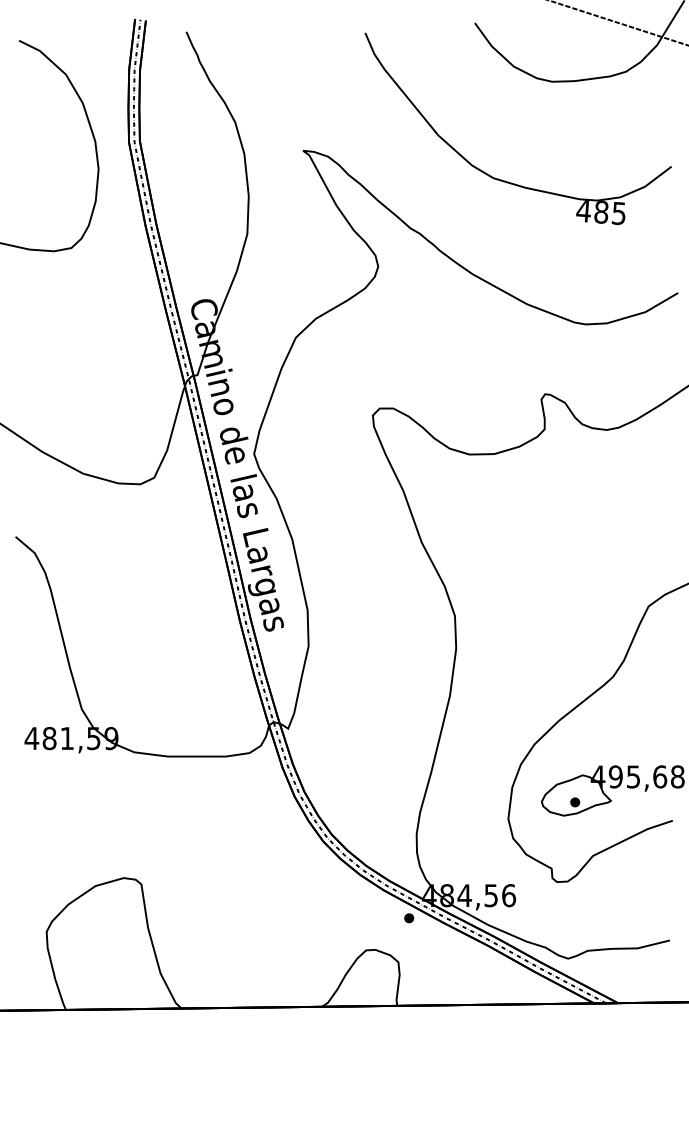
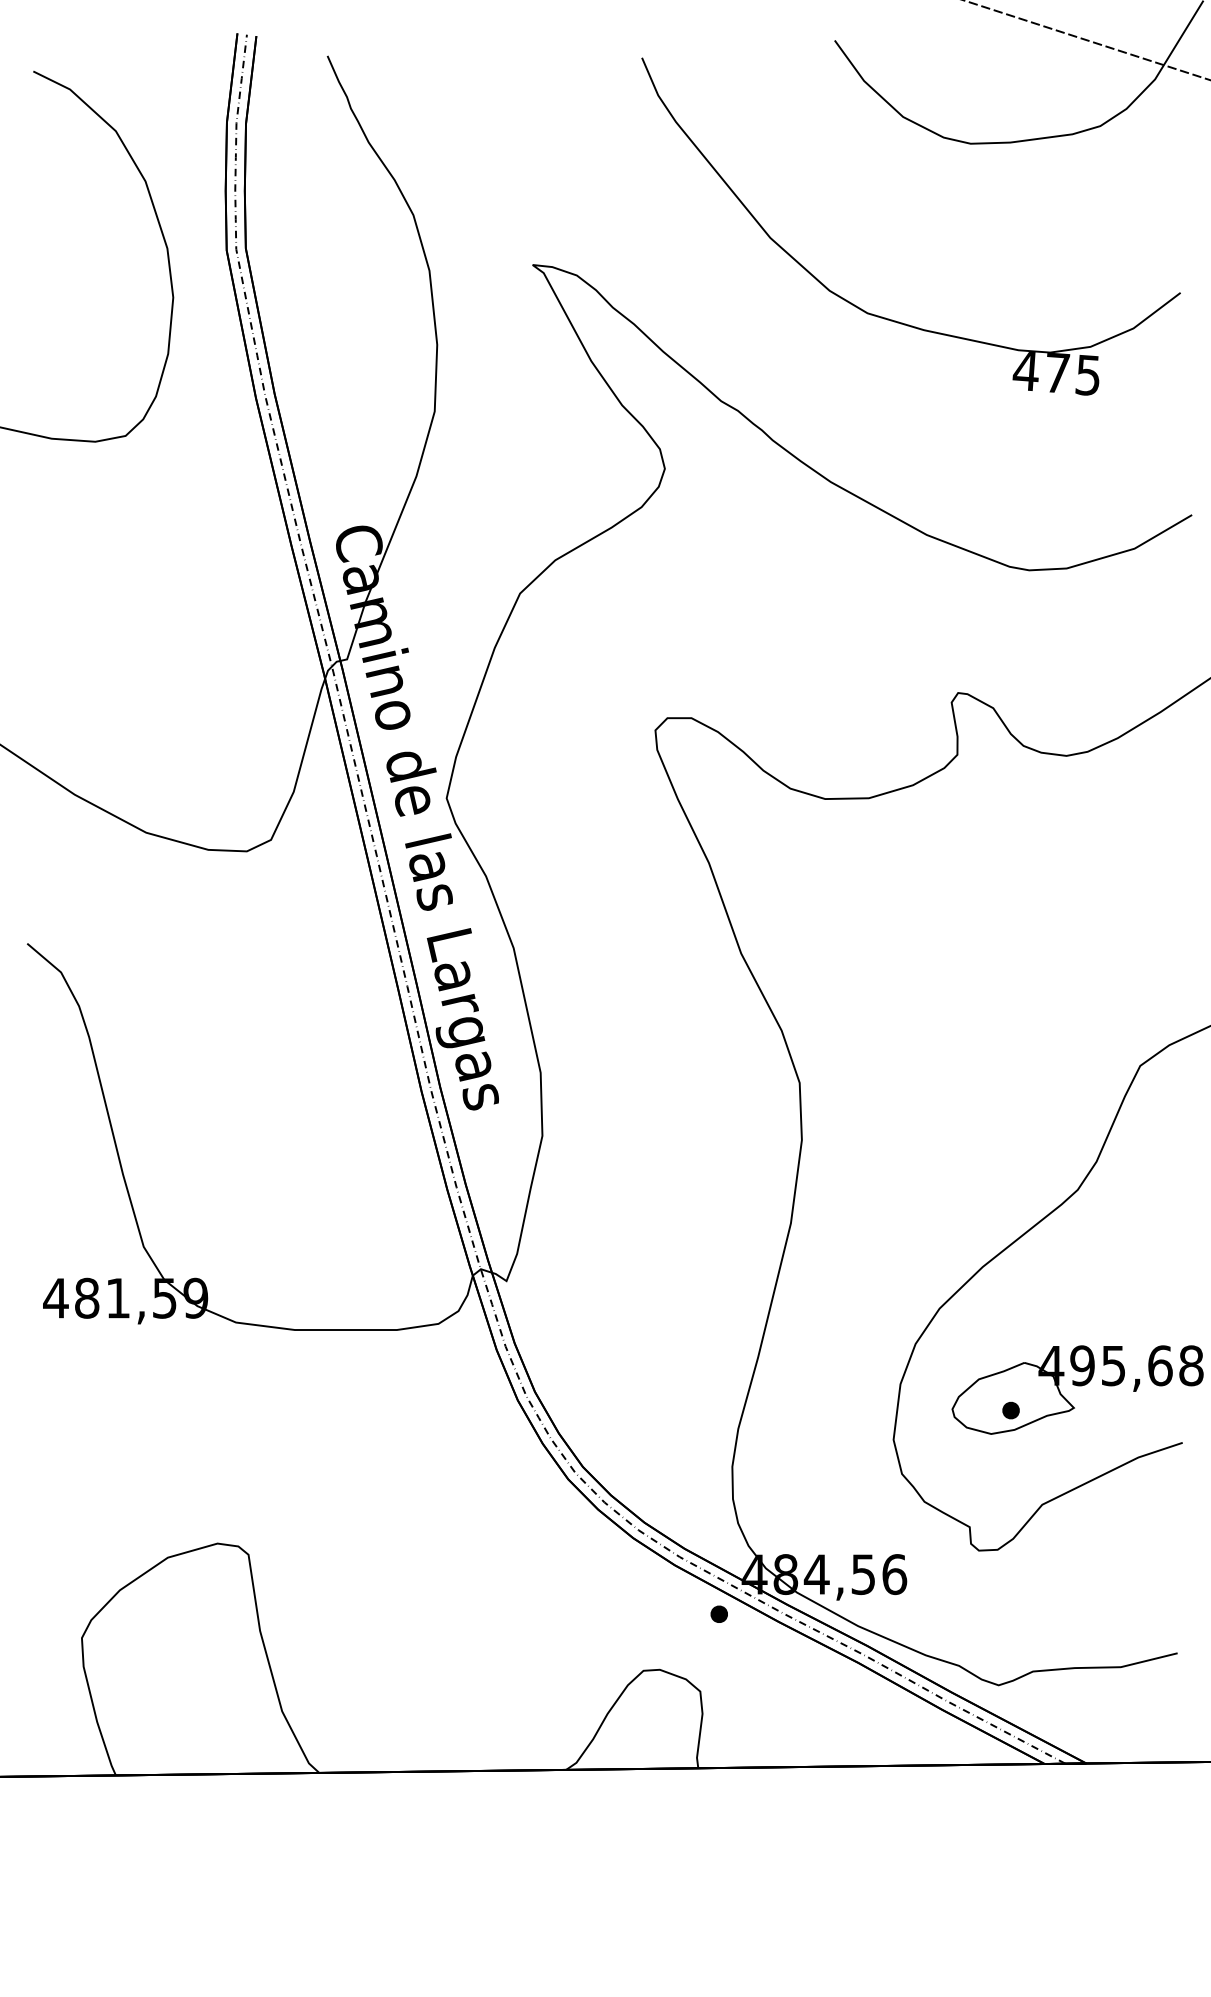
text: (601, 212) -> (1057, 373), 485 -> 475

